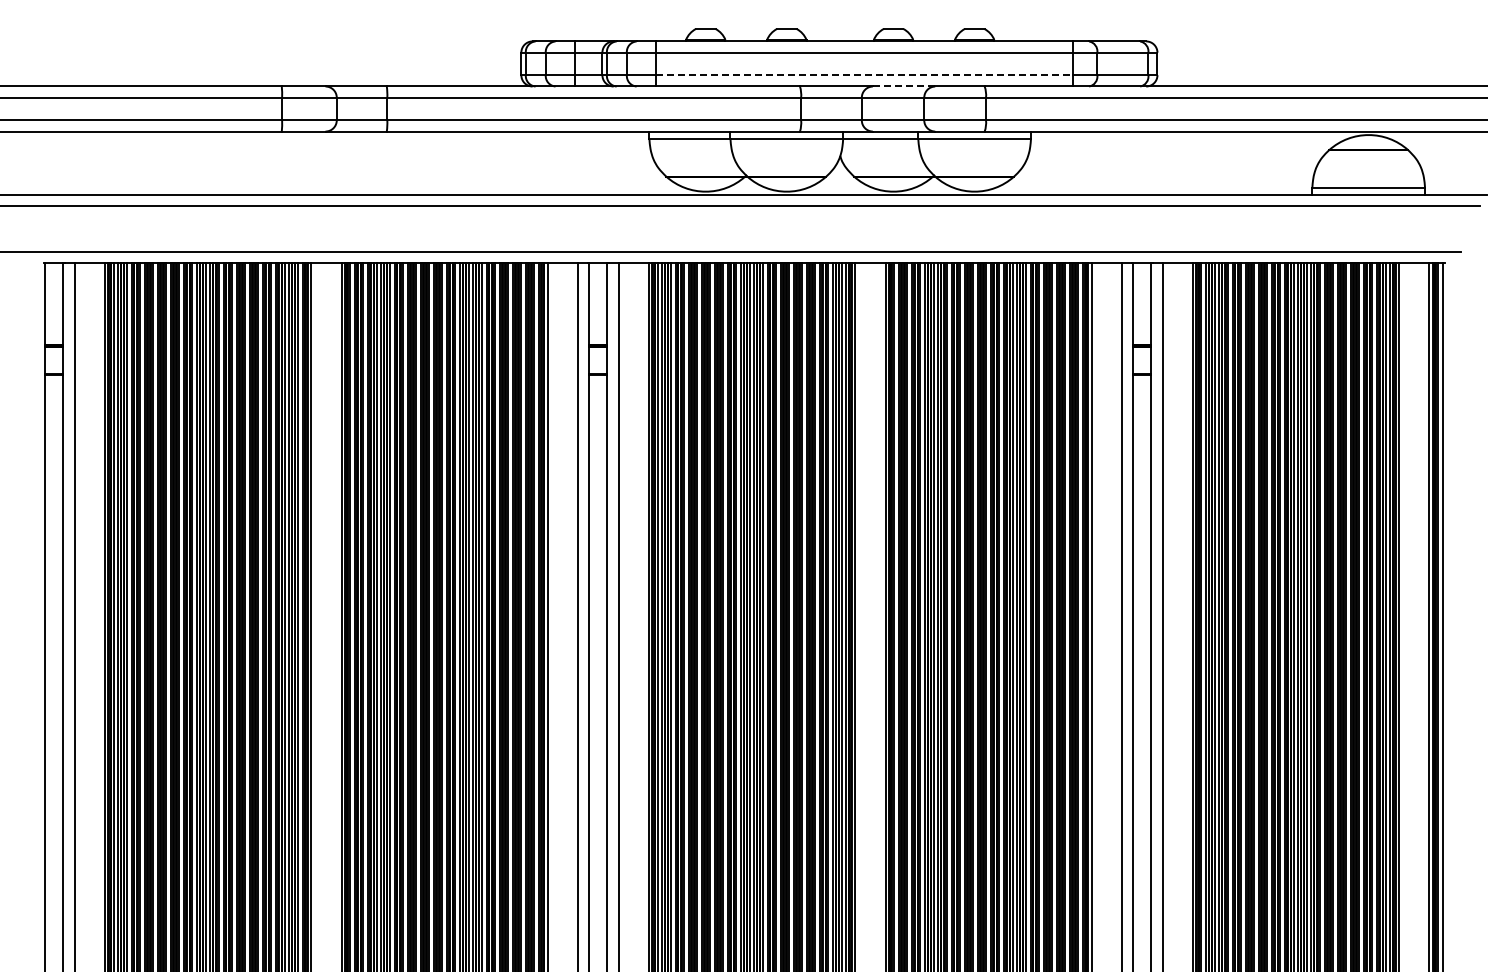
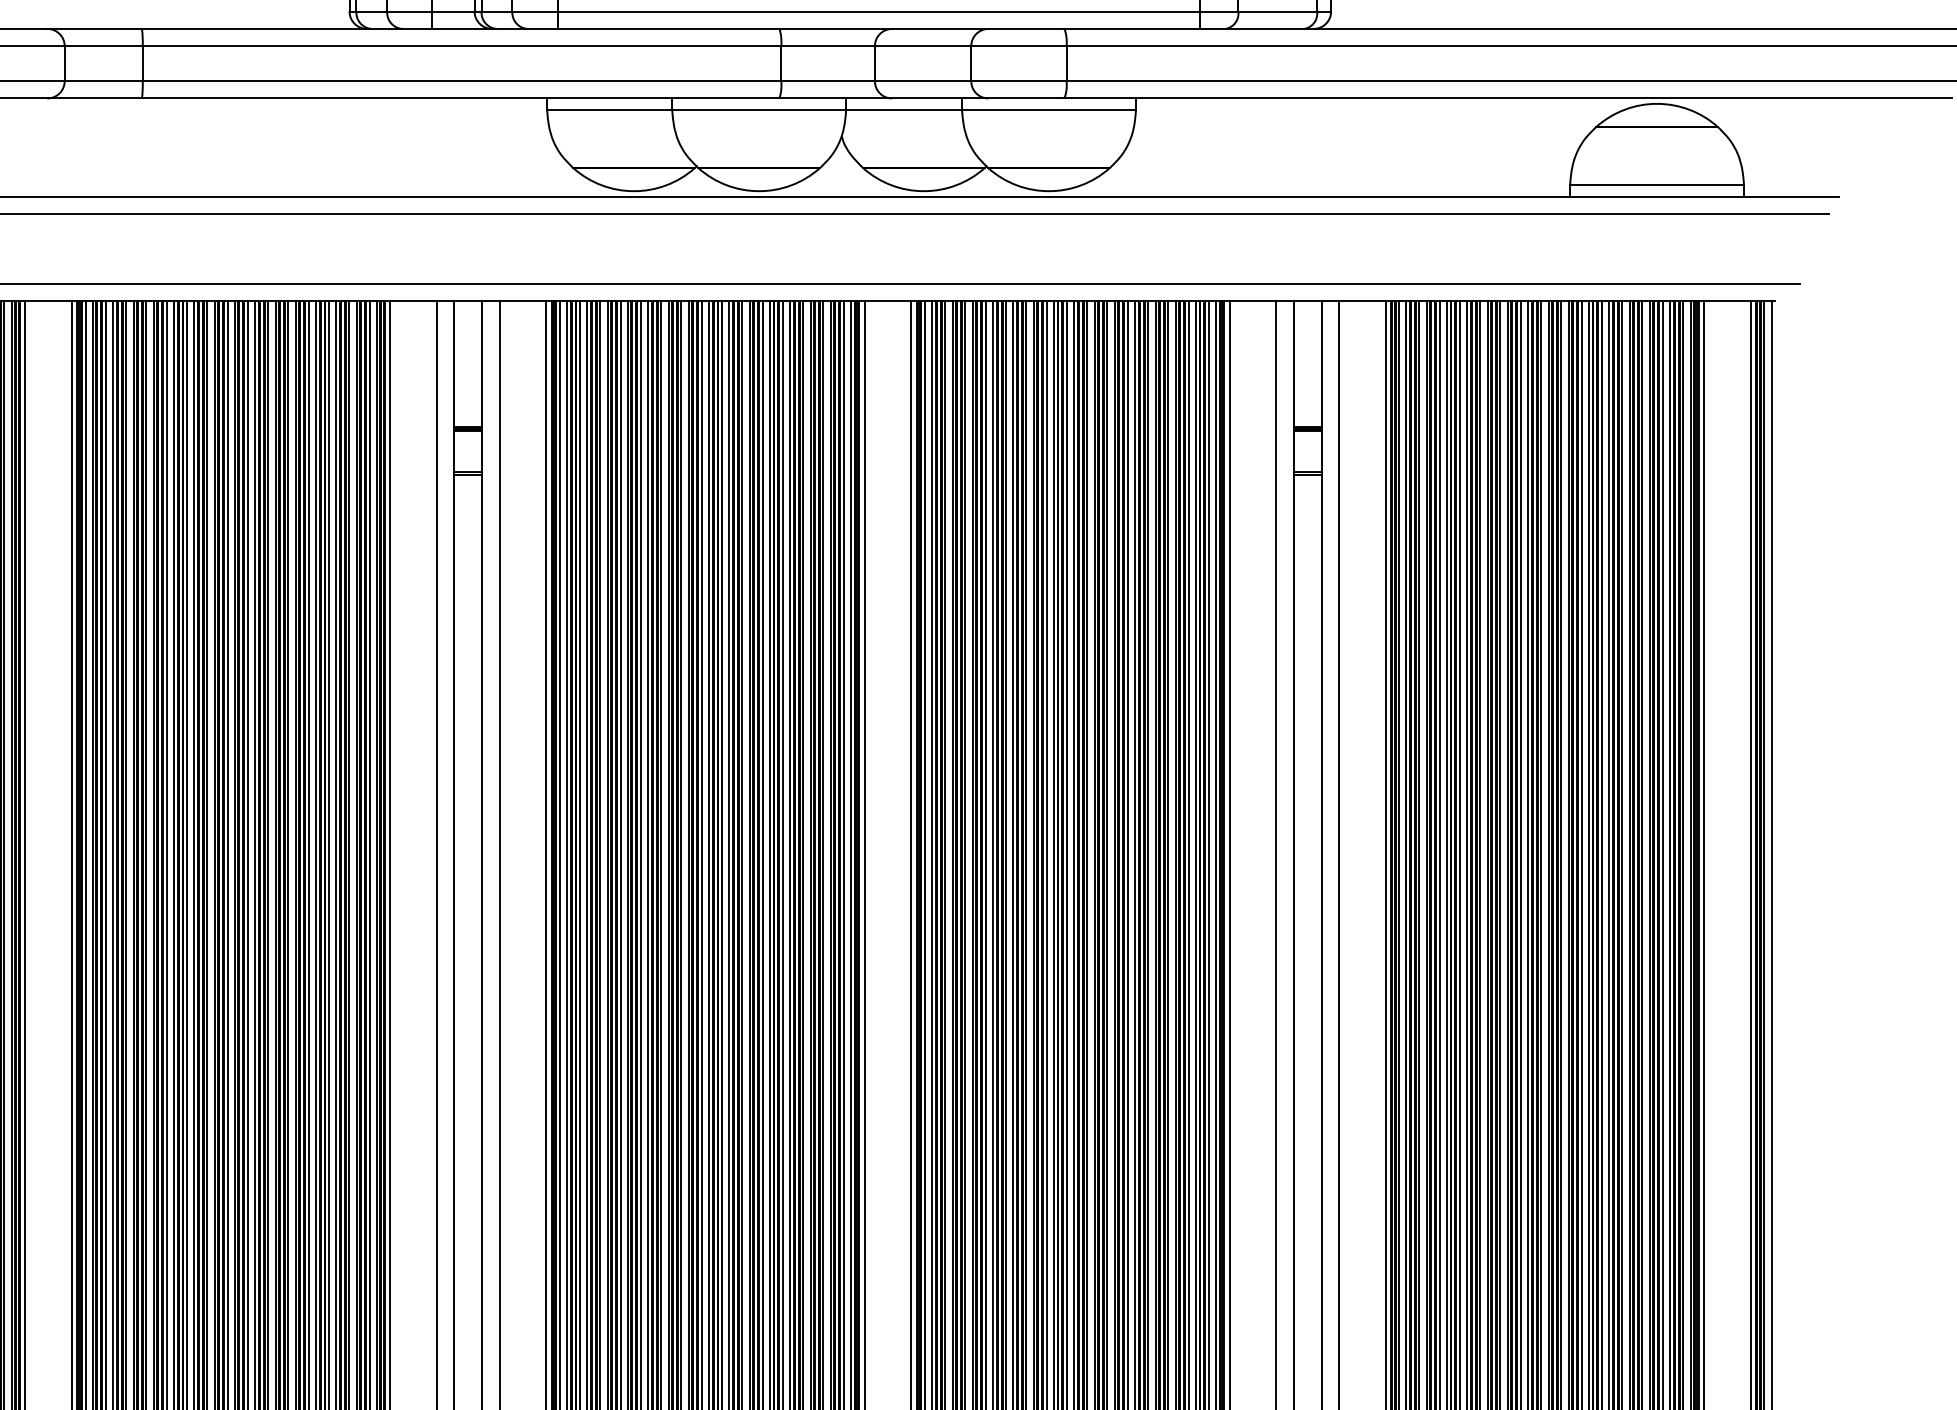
line: (864, 75) -> (879, 11), dashed -> solid
line: (904, 86) -> (940, 28), dashed -> solid

